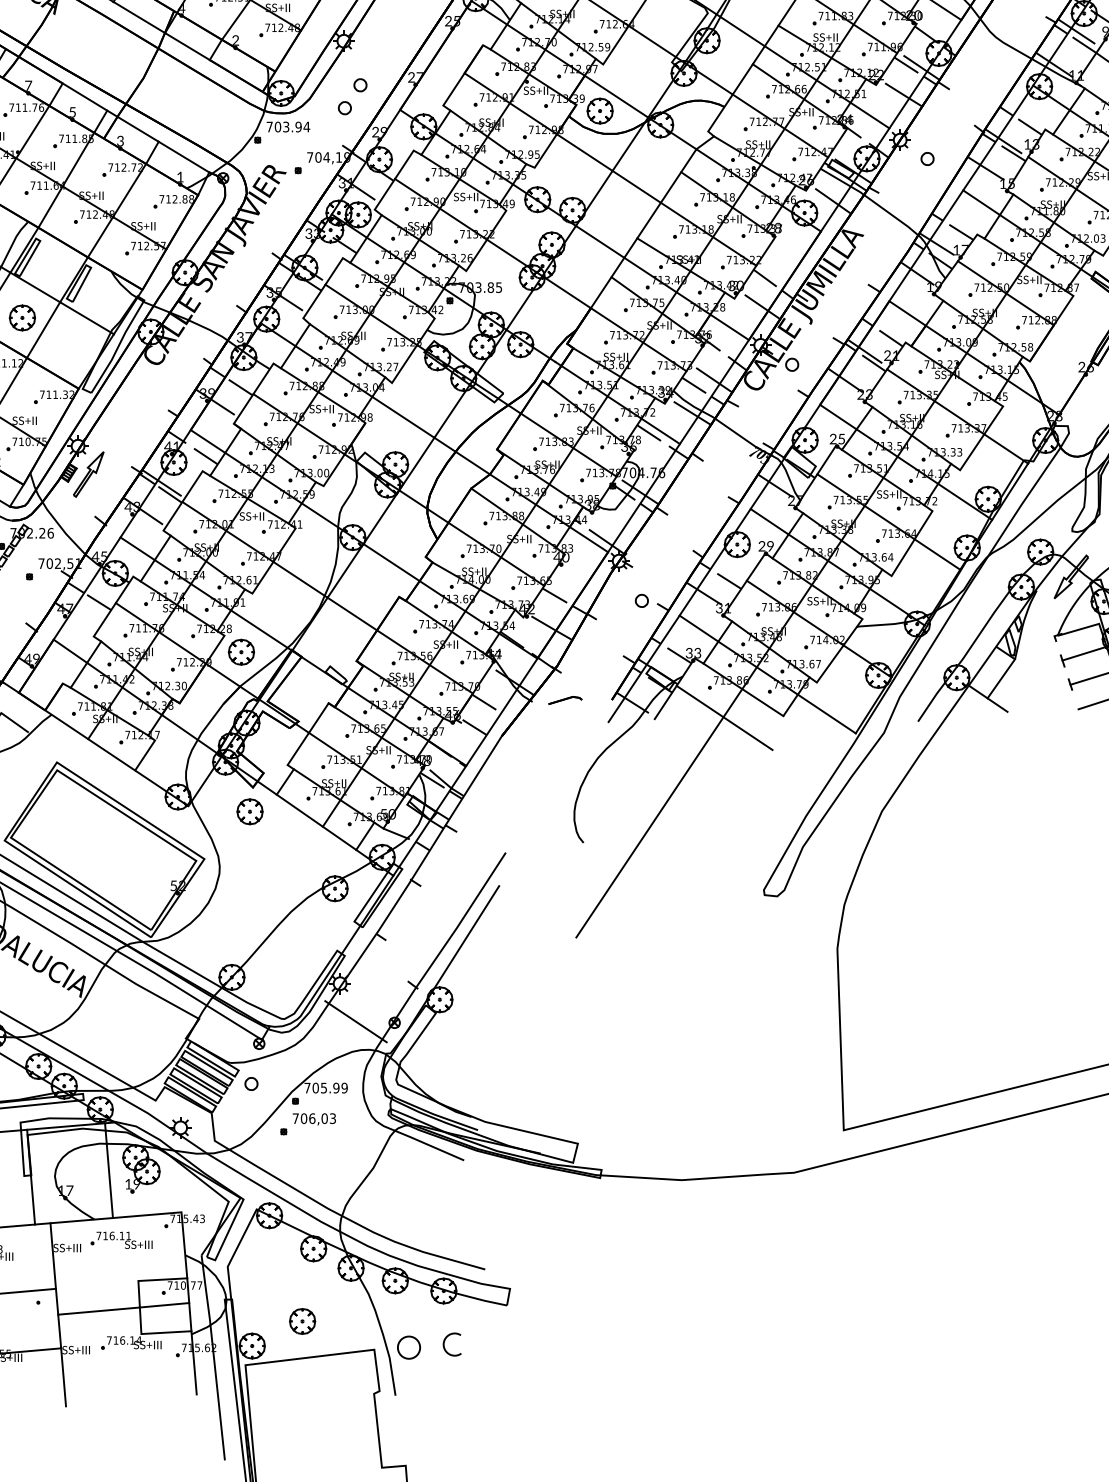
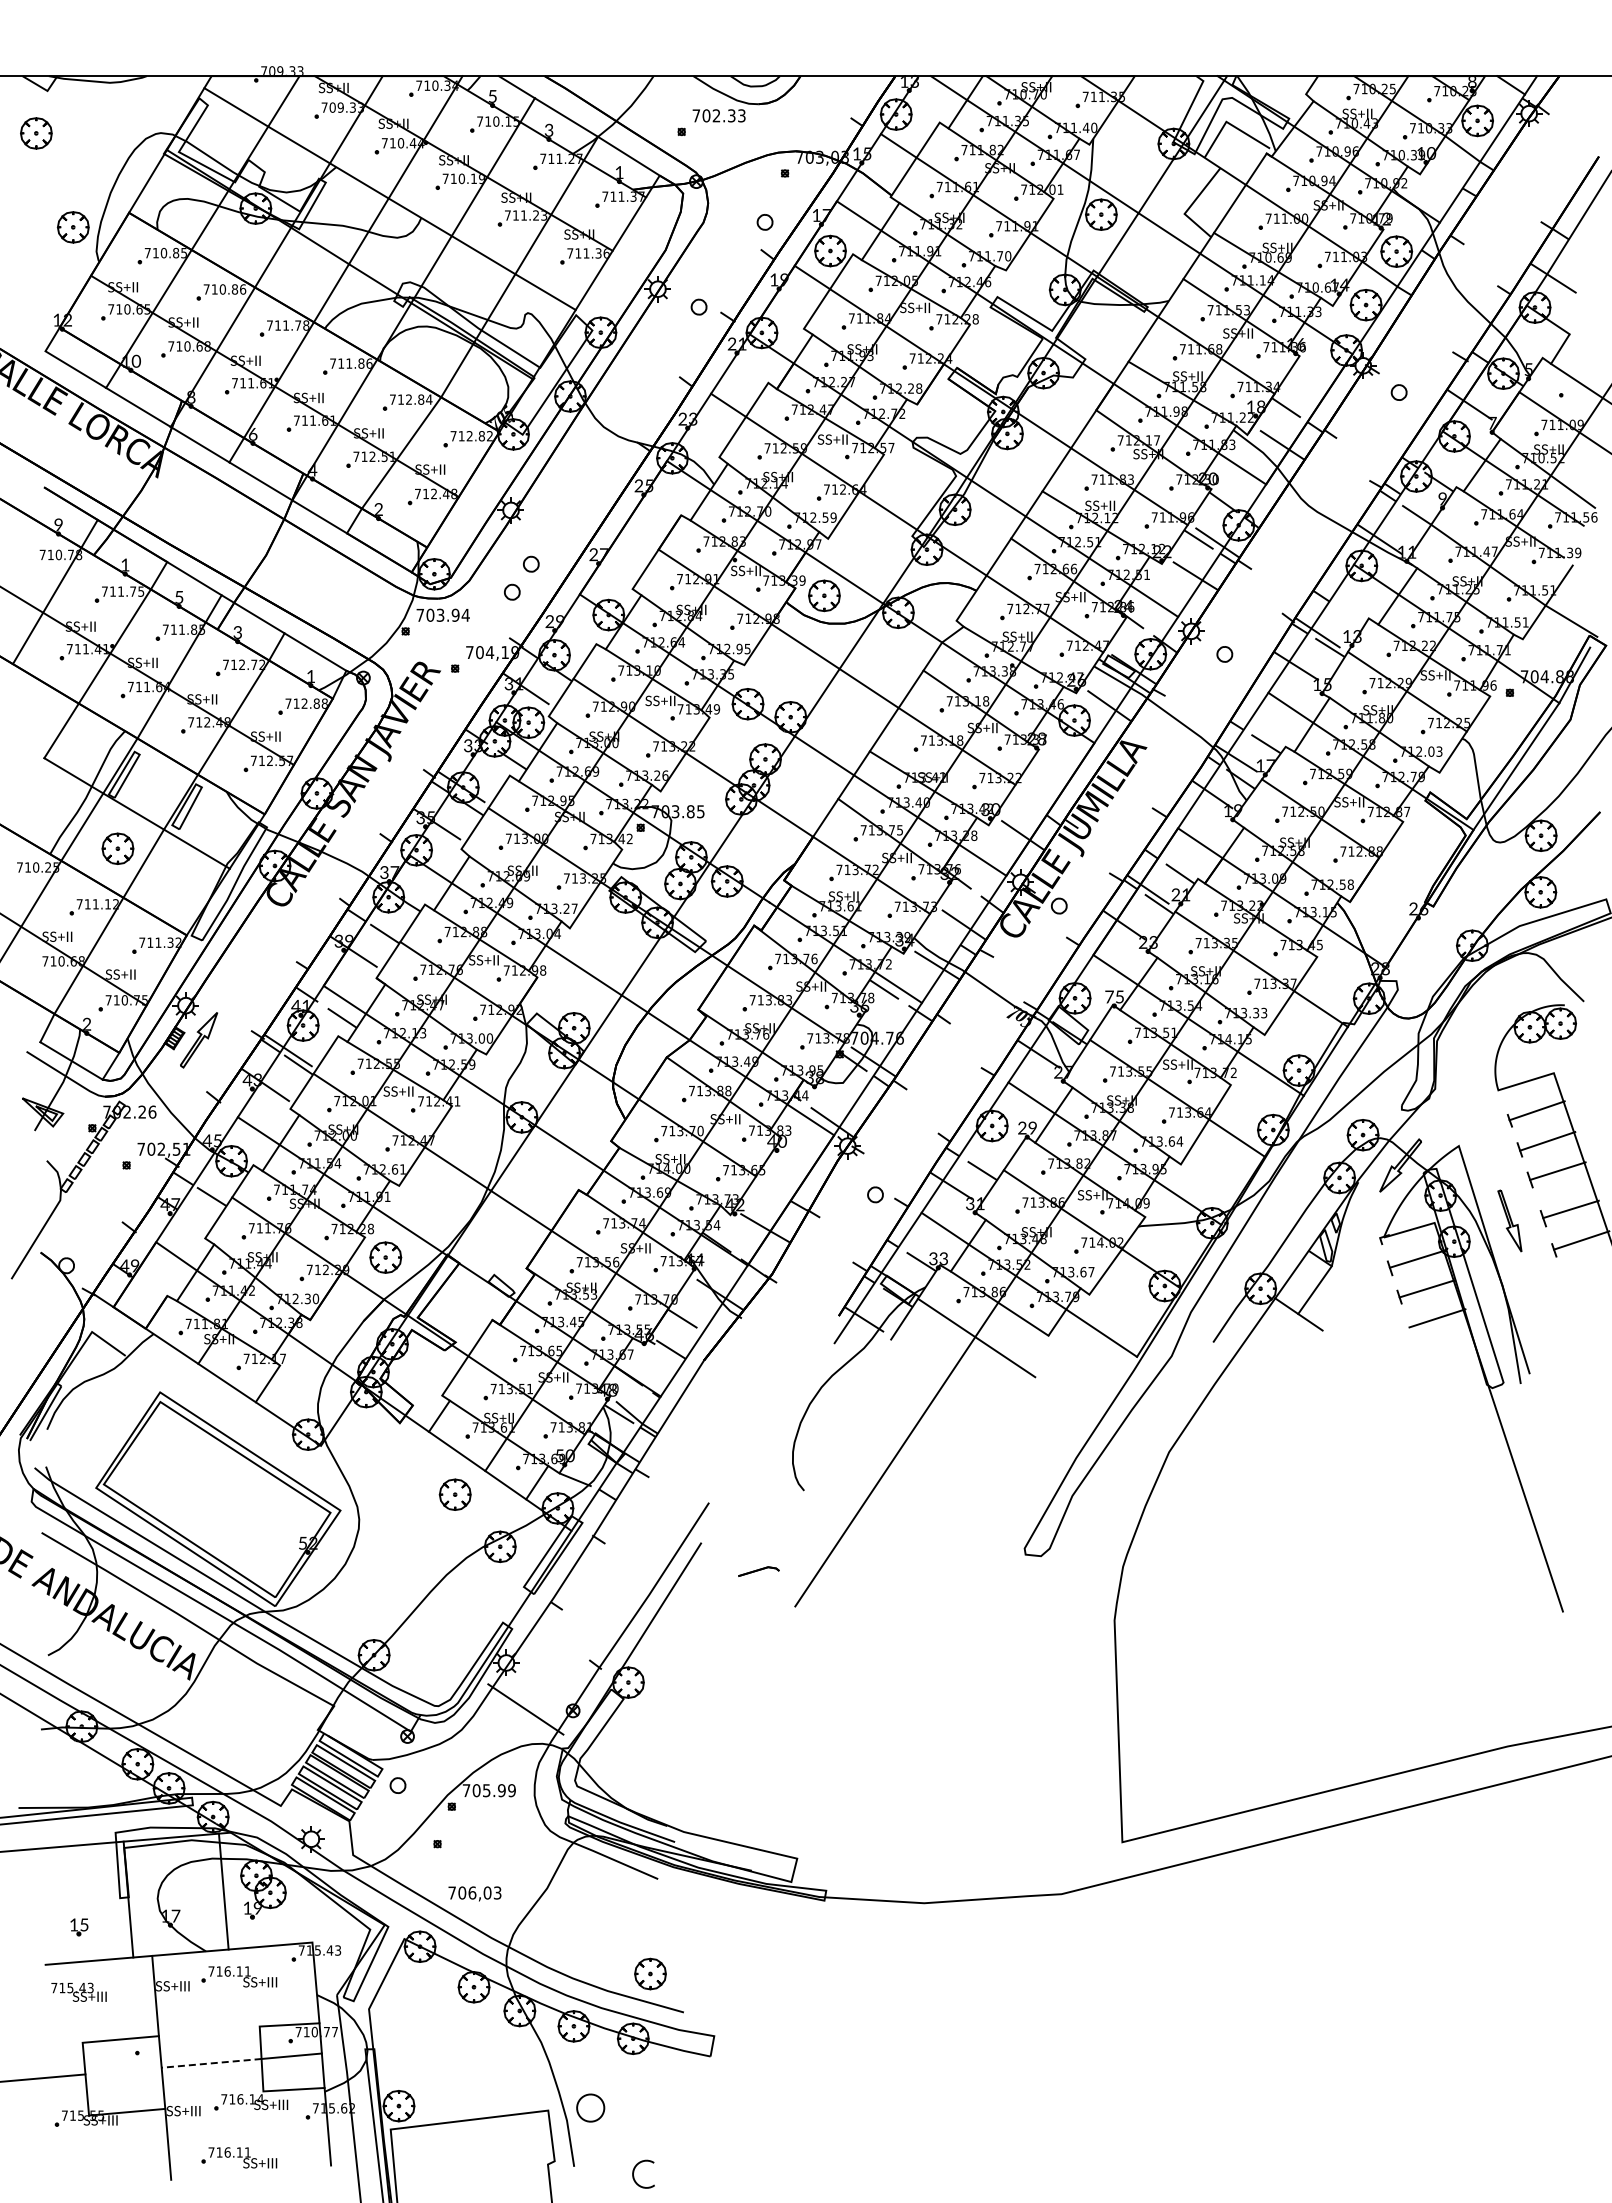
line: (1085, 37) -> (1417, 505), removed
text: (28, 85) -> (125, 564), 7 -> 1
text: (41, 107) -> (141, 591), 711.76 -> 711.75
line: (1027, 124) -> (1346, 612), removed
line: (767, 280) -> (1029, 802), removed
line: (696, 386) -> (942, 932), removed
text: (833, 438) -> (1109, 996), 25 -> 75
line: (556, 596) -> (771, 1189), removed
part: (565, 700) -> (758, 1571), moved
part: (249, 811) -> (454, 1494), moved
text: (314, 1119) -> (474, 1893), moved
line: (98, 1311) -> (211, 2063), solid -> dashed
part: (302, 1321) -> (650, 1973), moved
curve: (444, 1343) -> (634, 2172), moved
part: (121, 1388) -> (239, 2157), added

